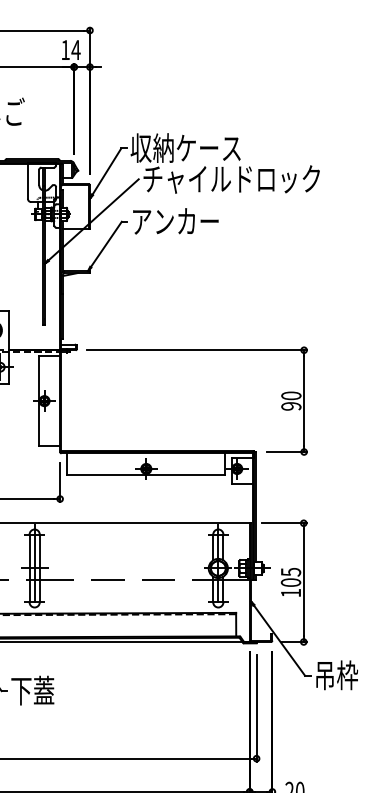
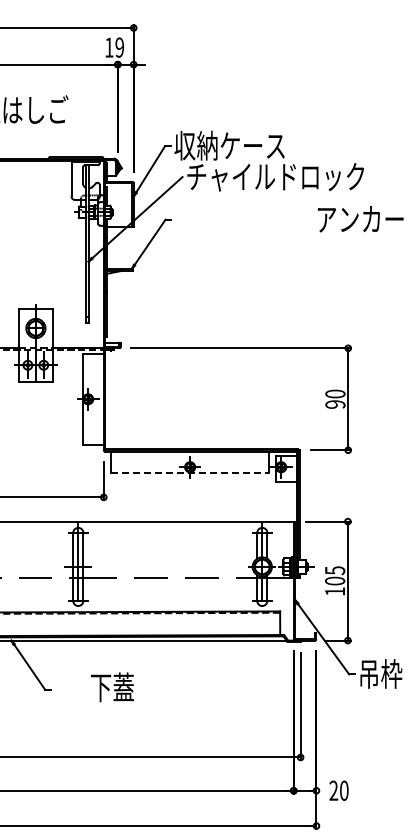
text: (75, 49) -> (119, 47), 14 -> 19
text: (175, 221) -> (360, 219), moved
line: (146, 474) -> (190, 472), solid -> dashed
text: (32, 690) -> (112, 687), moved

